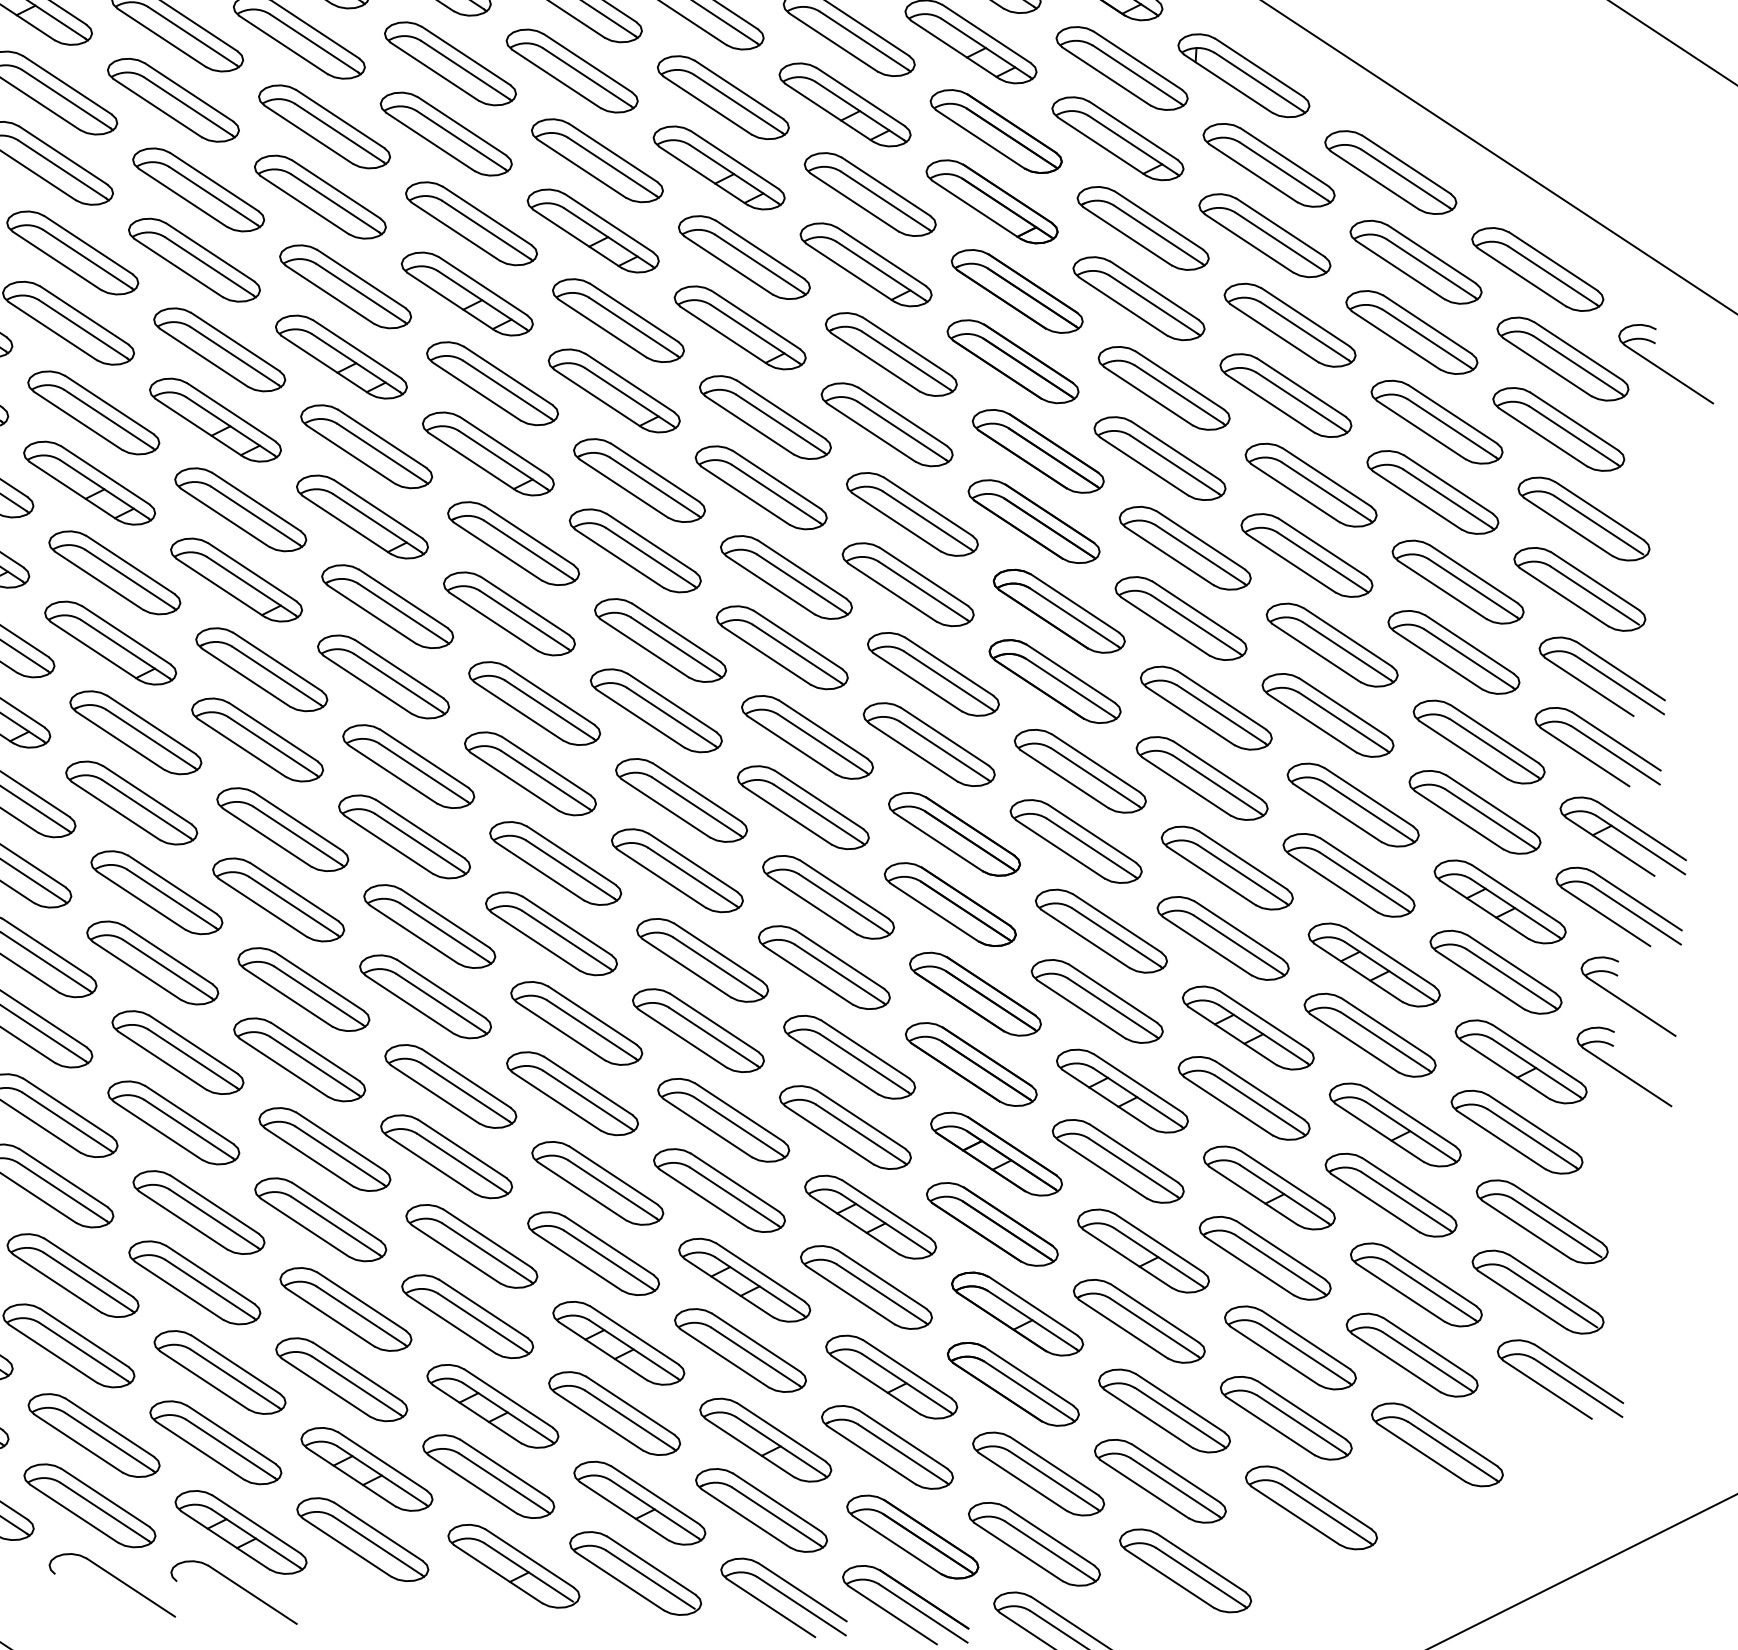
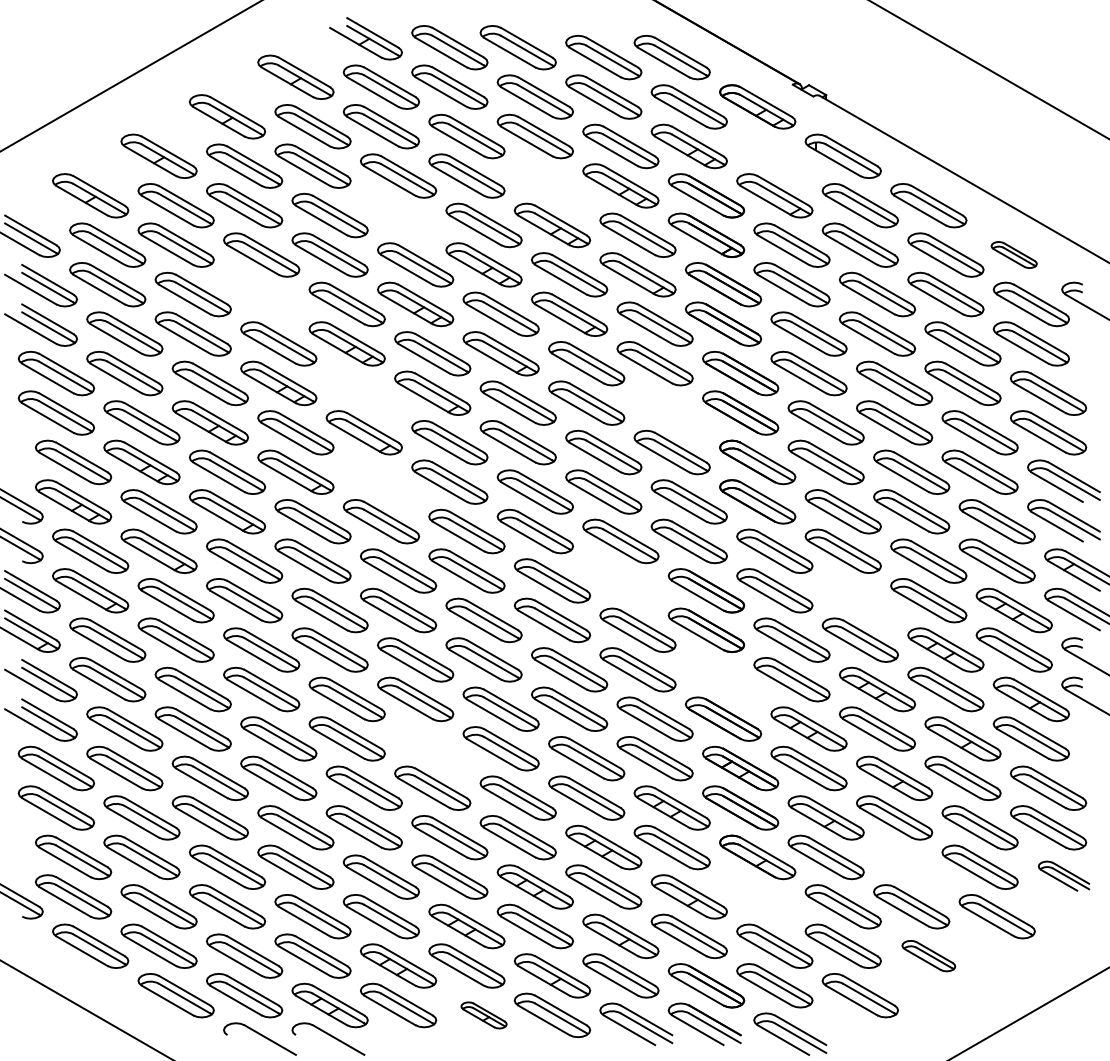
part: (1121, 66) -> (774, 155), removed
part: (723, 96) -> (552, 185), removed
part: (446, 133) -> (398, 215), removed
part: (194, 260) -> (261, 294), removed
part: (1536, 268) -> (1013, 254), size x0.6
part: (365, 445) -> (363, 392), removed
part: (911, 513) -> (671, 412), removed
part: (386, 605) -> (380, 481), removed
part: (802, 806) -> (620, 580), removed
part: (1225, 867) -> (859, 600), removed
part: (975, 993) -> (723, 679), removed
part: (450, 1085) -> (432, 748), removed
part: (1290, 1346) -> (911, 866), removed
part: (1559, 1378) -> (1063, 875), size x0.7
part: (1013, 1383) -> (757, 896), removed
part: (1311, 1506) -> (928, 955), size x0.7
part: (512, 1566) -> (483, 1015), size x0.6

